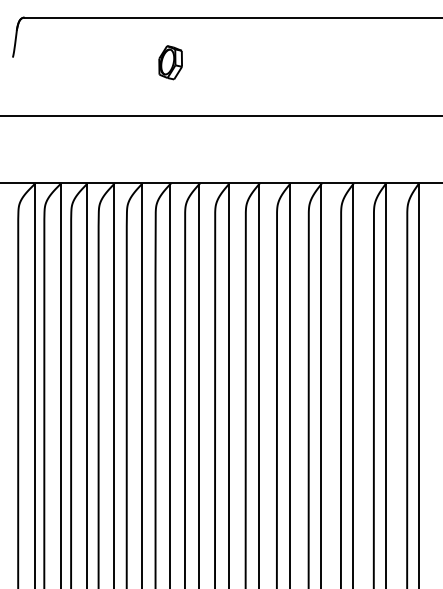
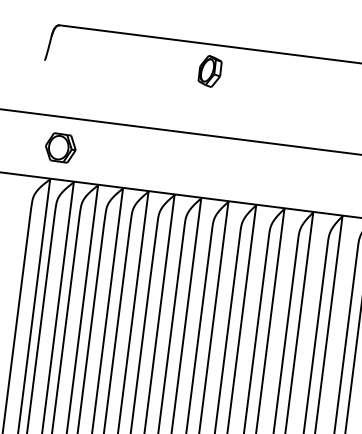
part: (170, 62) -> (210, 71), moved
part: (41, 148) -> (60, 147), added

